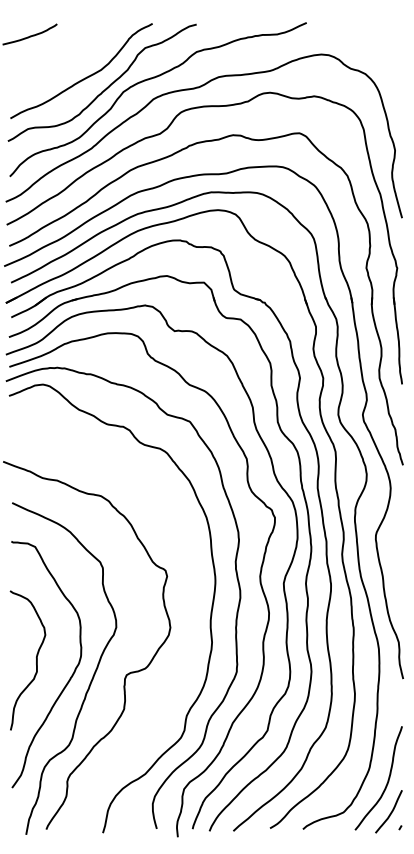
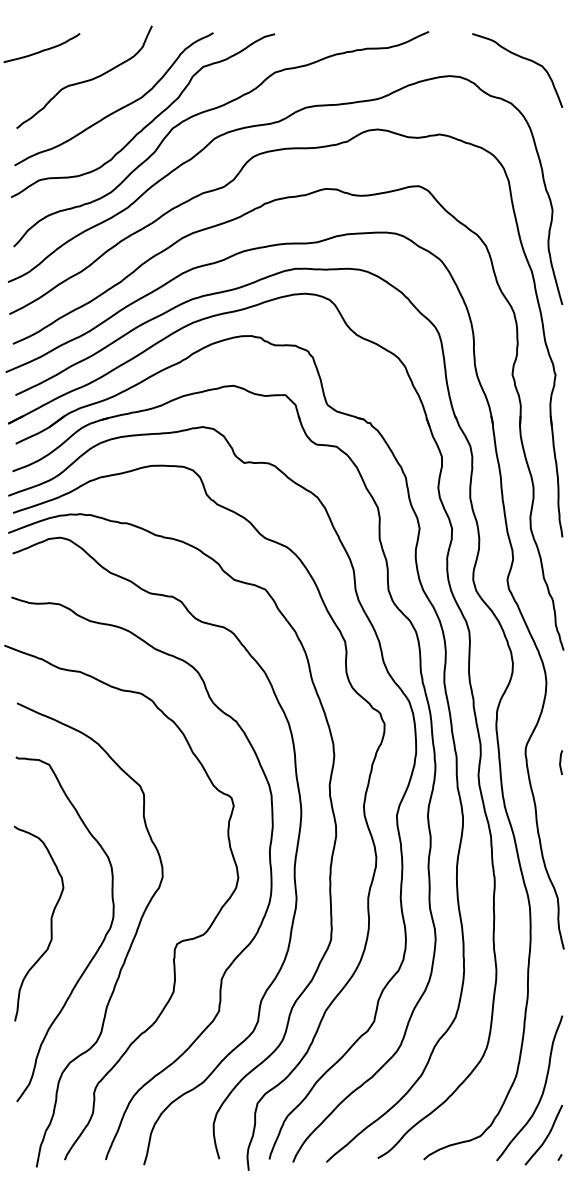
curve: (372, 41) -> (521, 58), added
curve: (60, 57) -> (84, 80), added
line: (400, 545) -> (560, 762), added
curve: (166, 686) -> (232, 960), added

